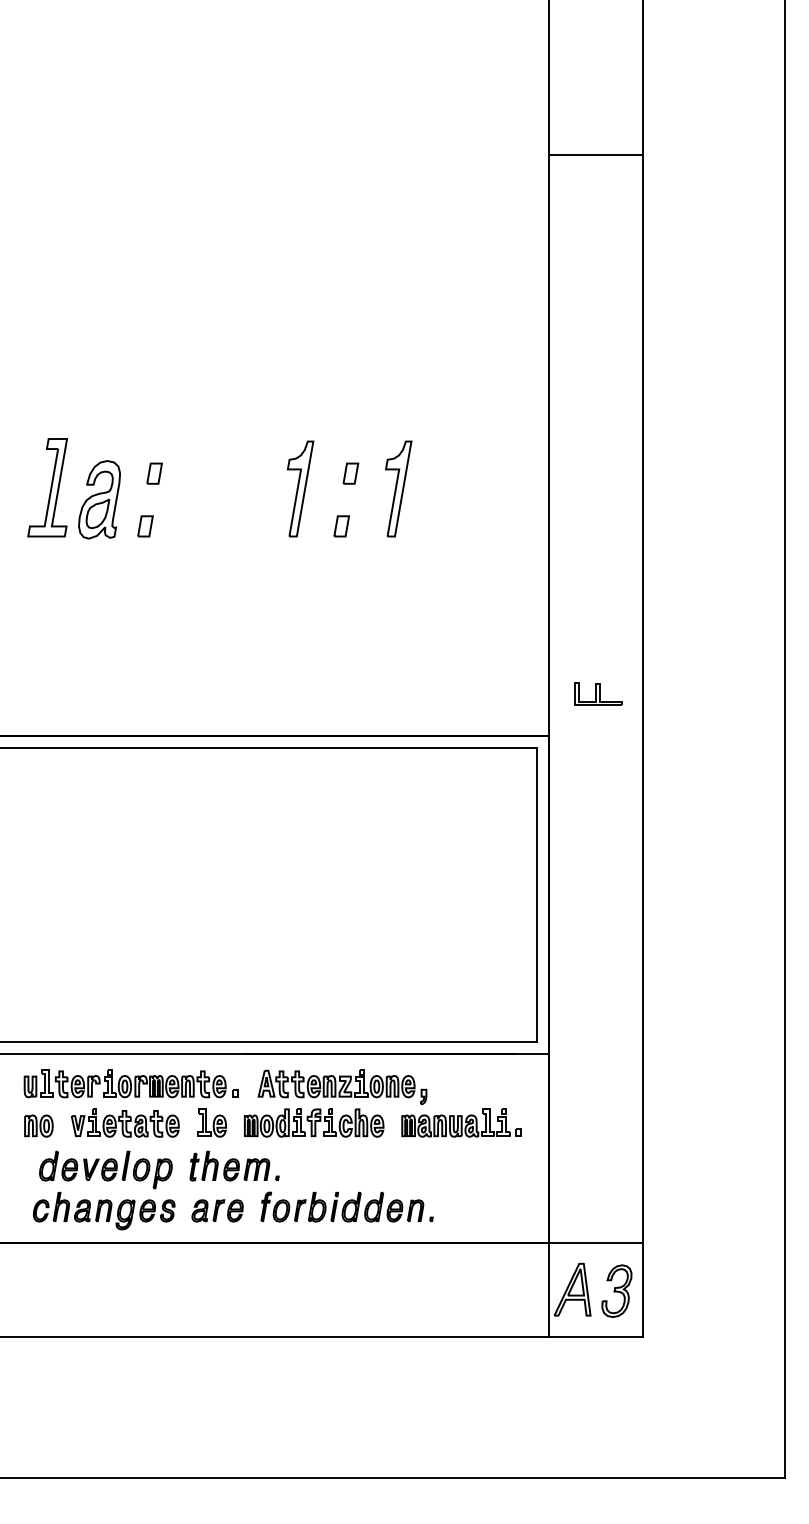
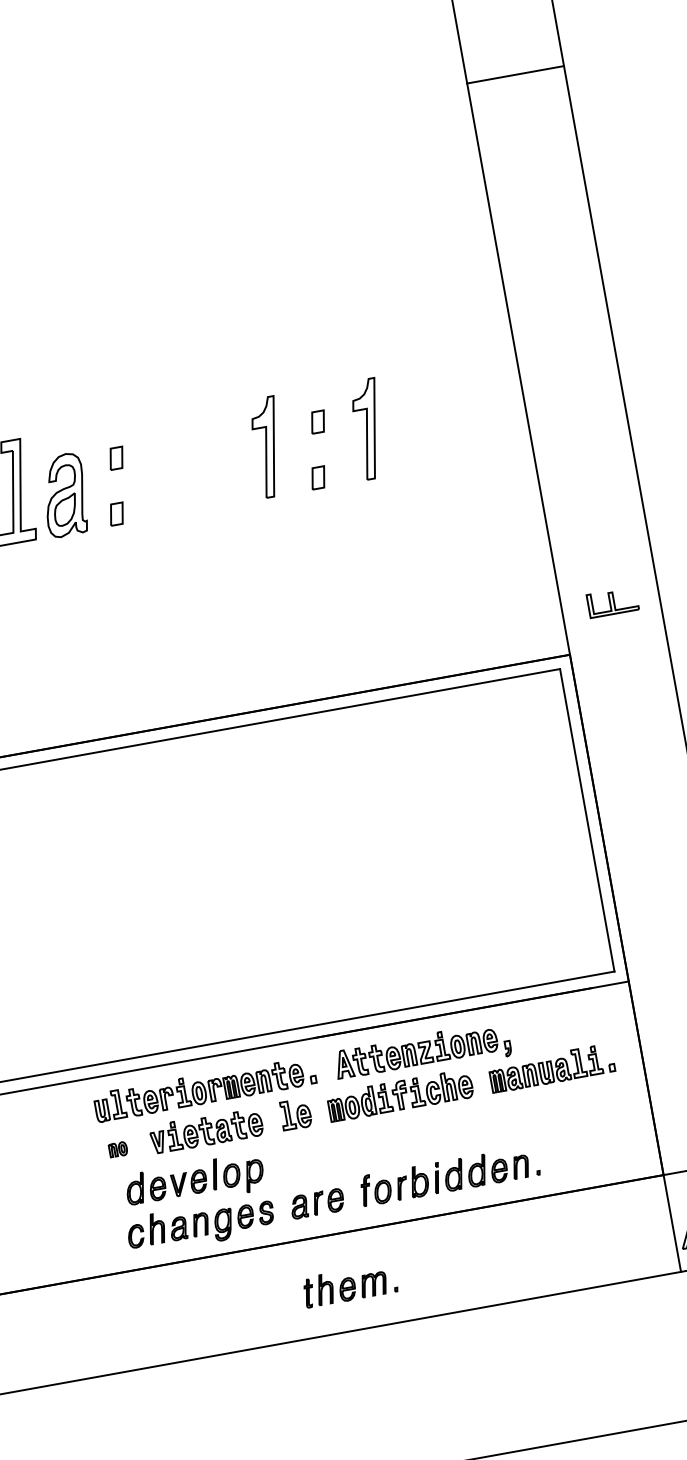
line: (596, 154) -> (515, 74), moved
part: (38, 1125) -> (117, 1149), size x0.6
part: (234, 1165) -> (349, 1284), moved

